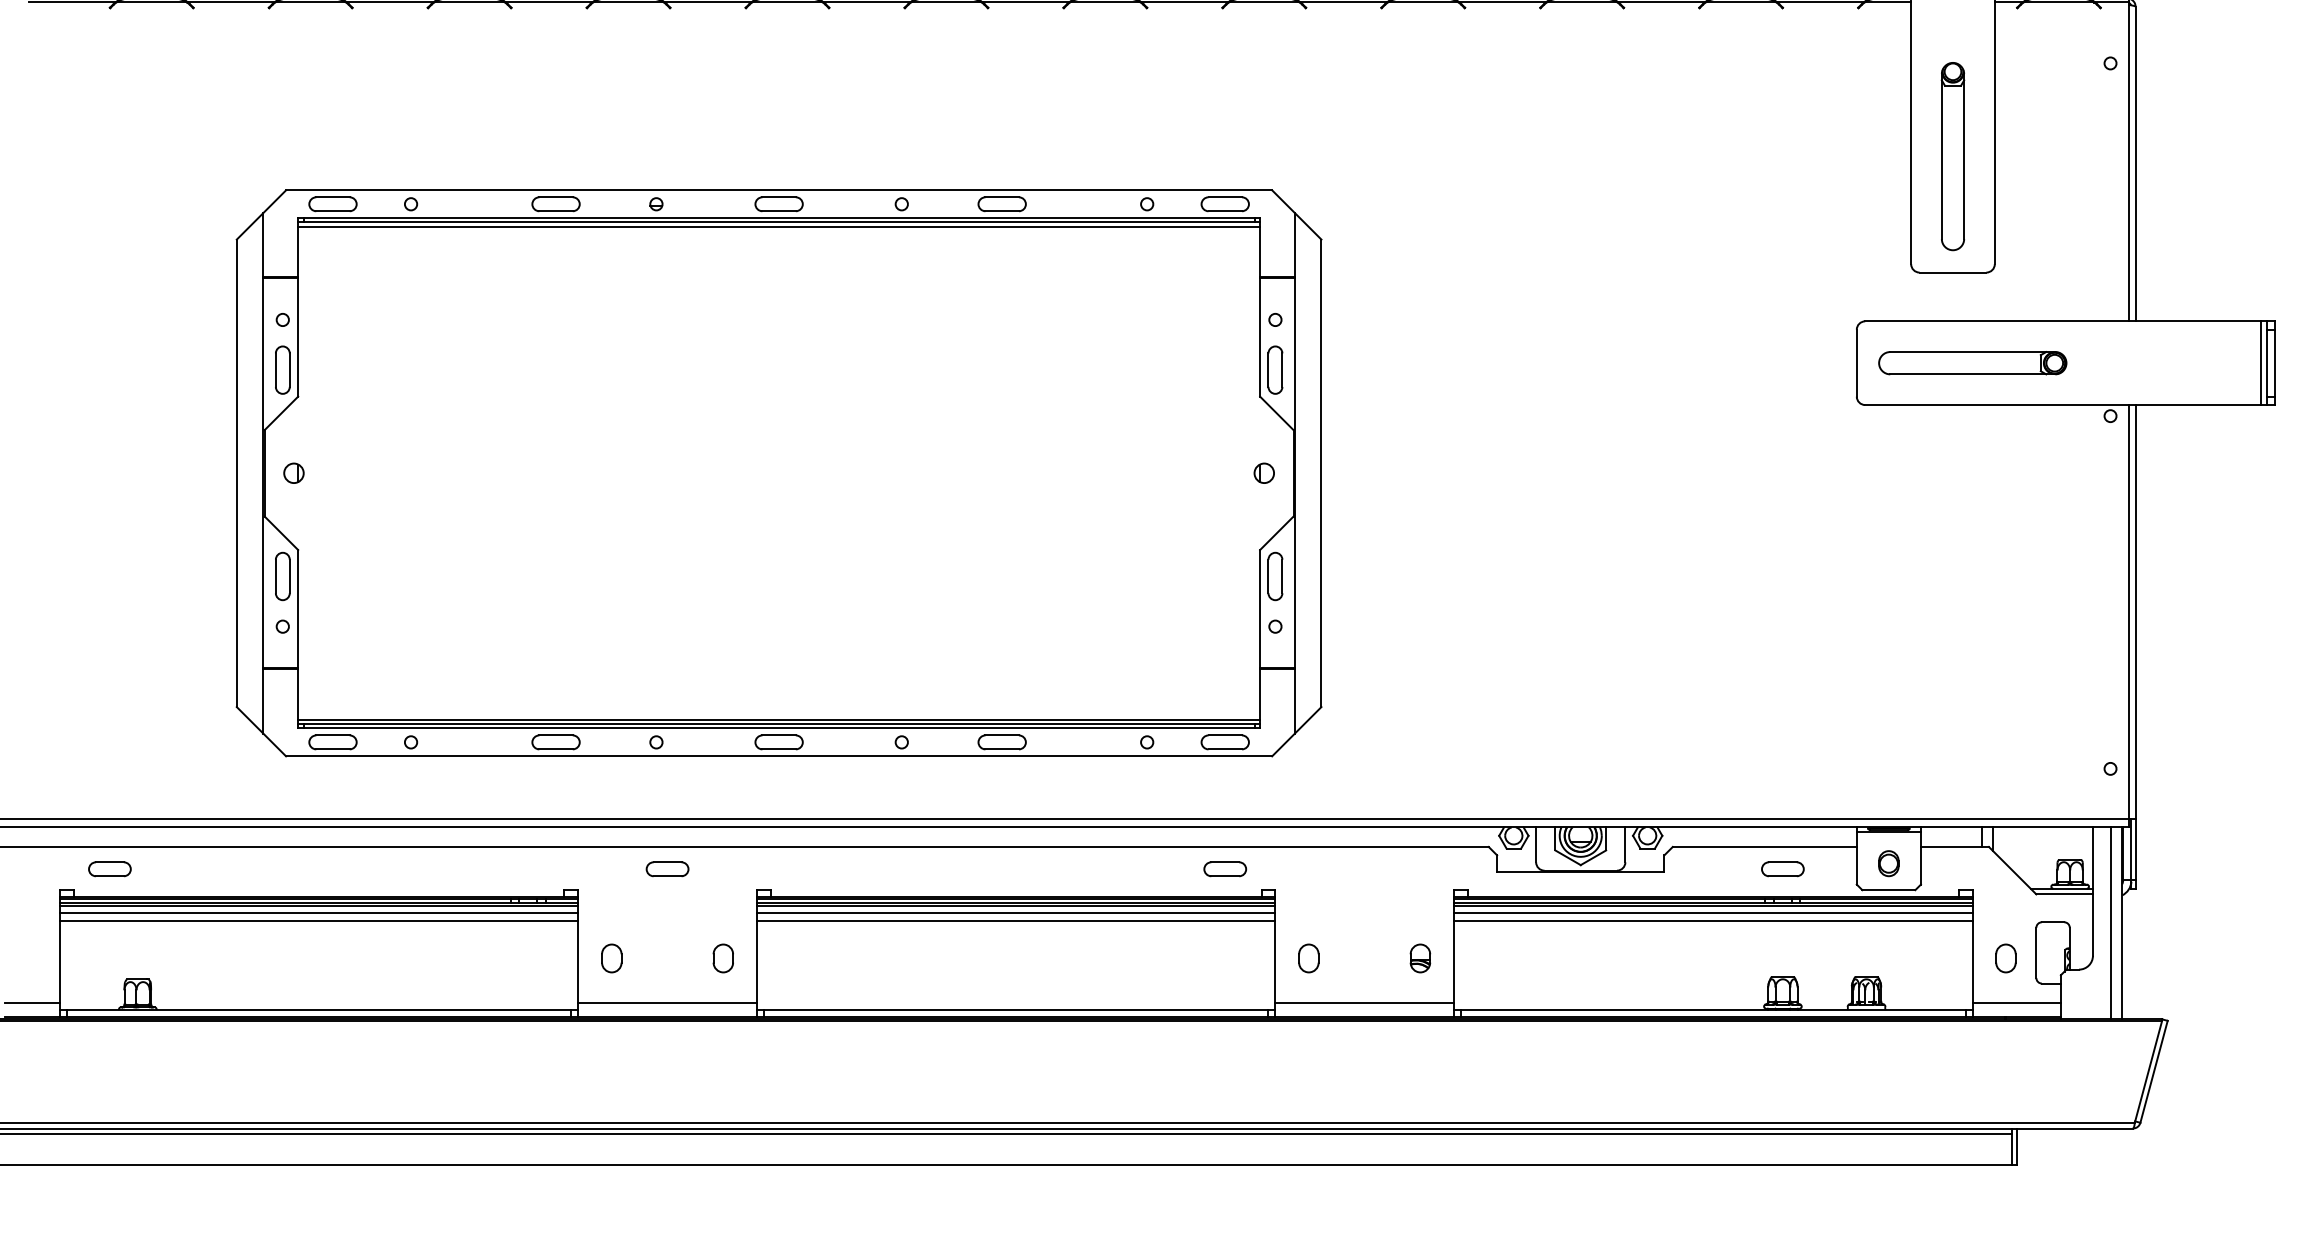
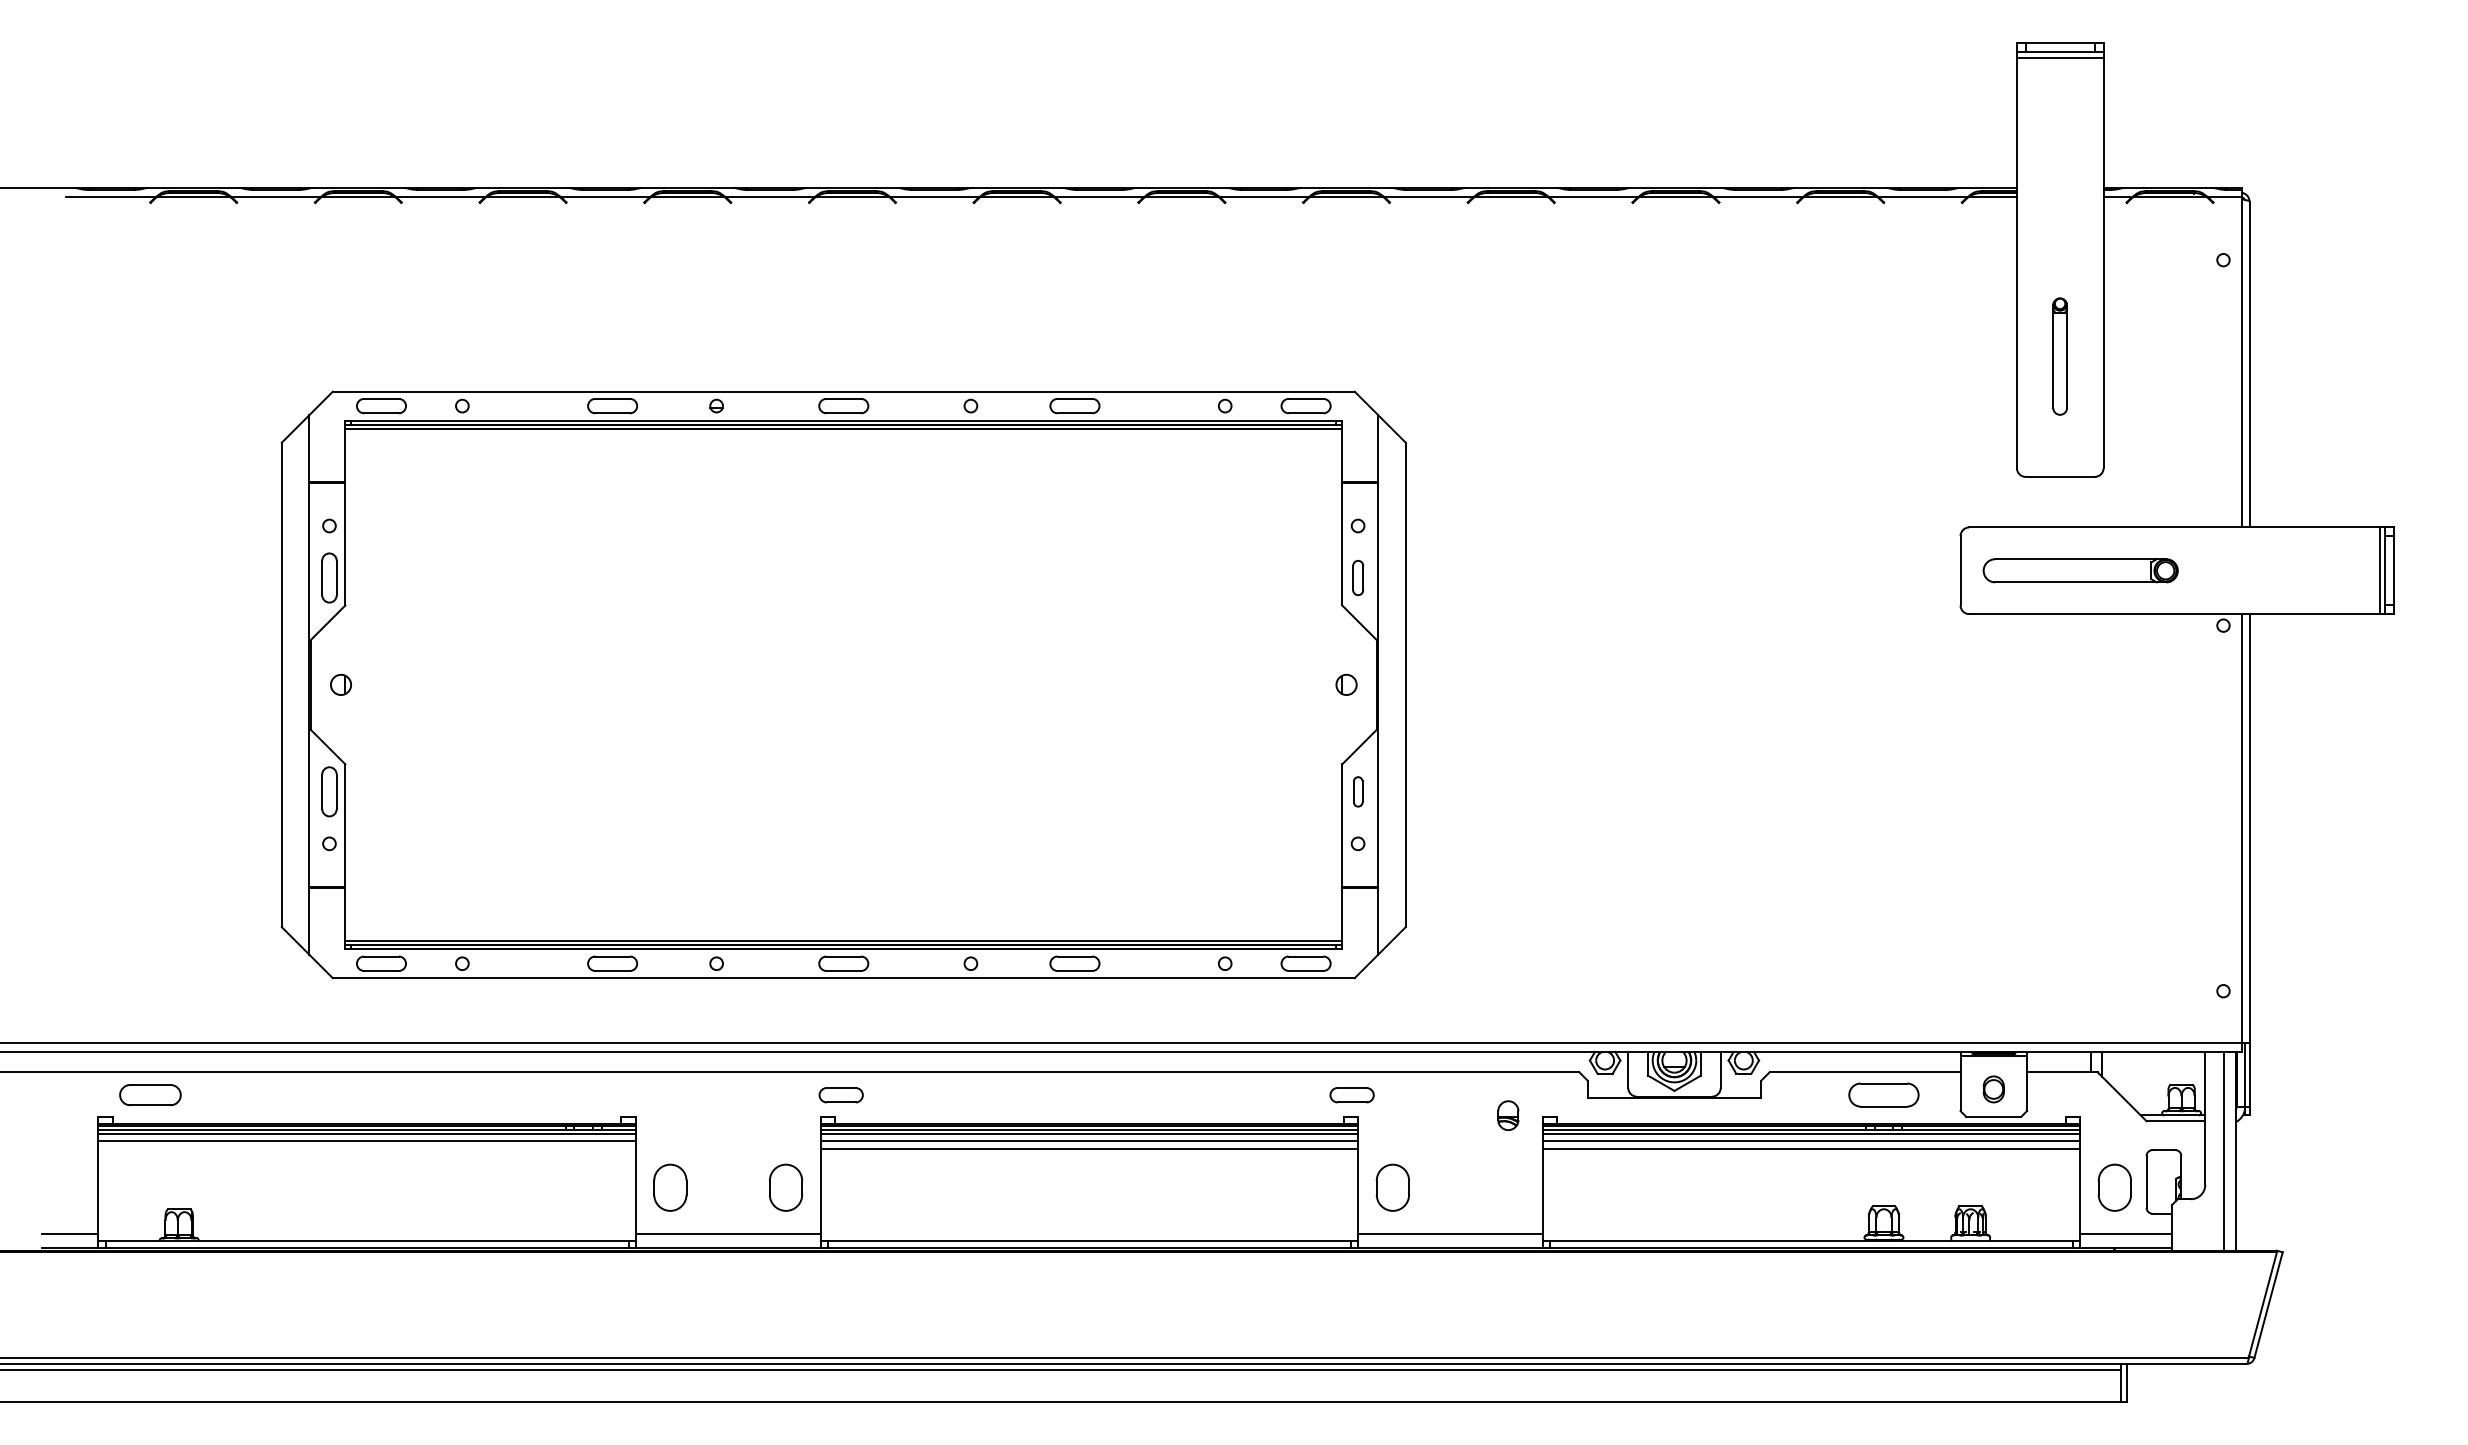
part: (1952, 156) -> (2059, 356), size x0.6
part: (1275, 369) -> (1358, 577), size x0.7
part: (1275, 576) -> (1358, 791), size x0.6
part: (109, 869) -> (149, 1095), size x1.4
part: (666, 869) -> (840, 1095), moved
part: (1224, 869) -> (1351, 1095), moved
part: (1782, 869) -> (1883, 1095), size x1.6
line: (318, 920) -> (366, 1148), removed
part: (611, 958) -> (670, 1187), size x1.6
part: (722, 958) -> (785, 1187), size x1.6
part: (1308, 958) -> (1392, 1187), size x1.6
part: (1420, 958) -> (1508, 1115), moved
part: (2006, 958) -> (2115, 1187), size x1.6

